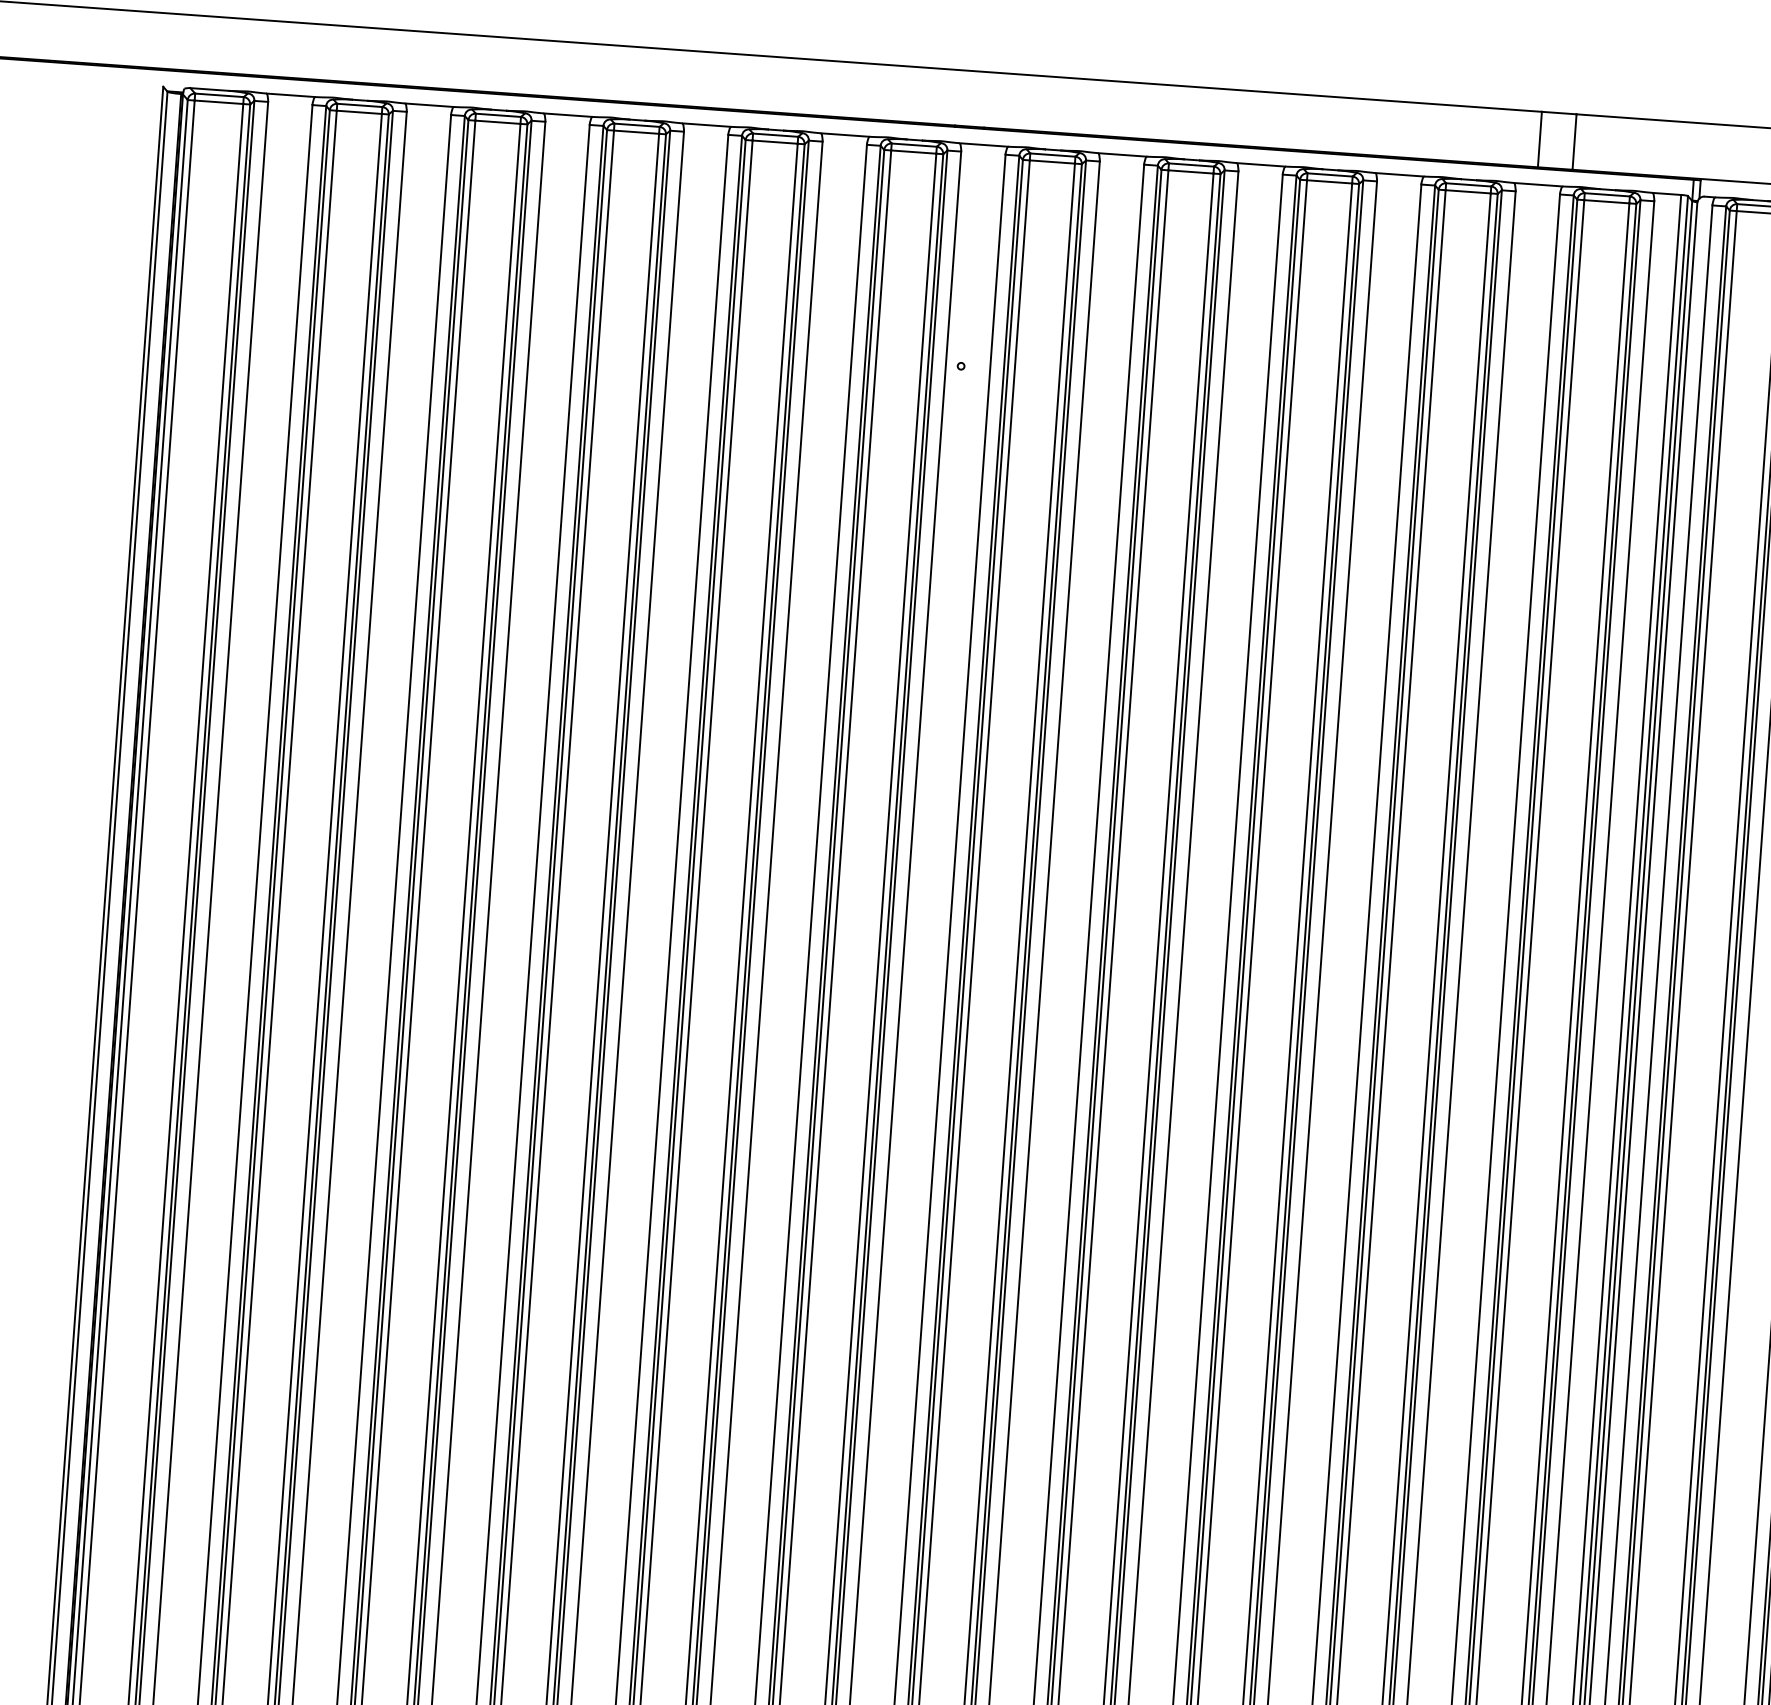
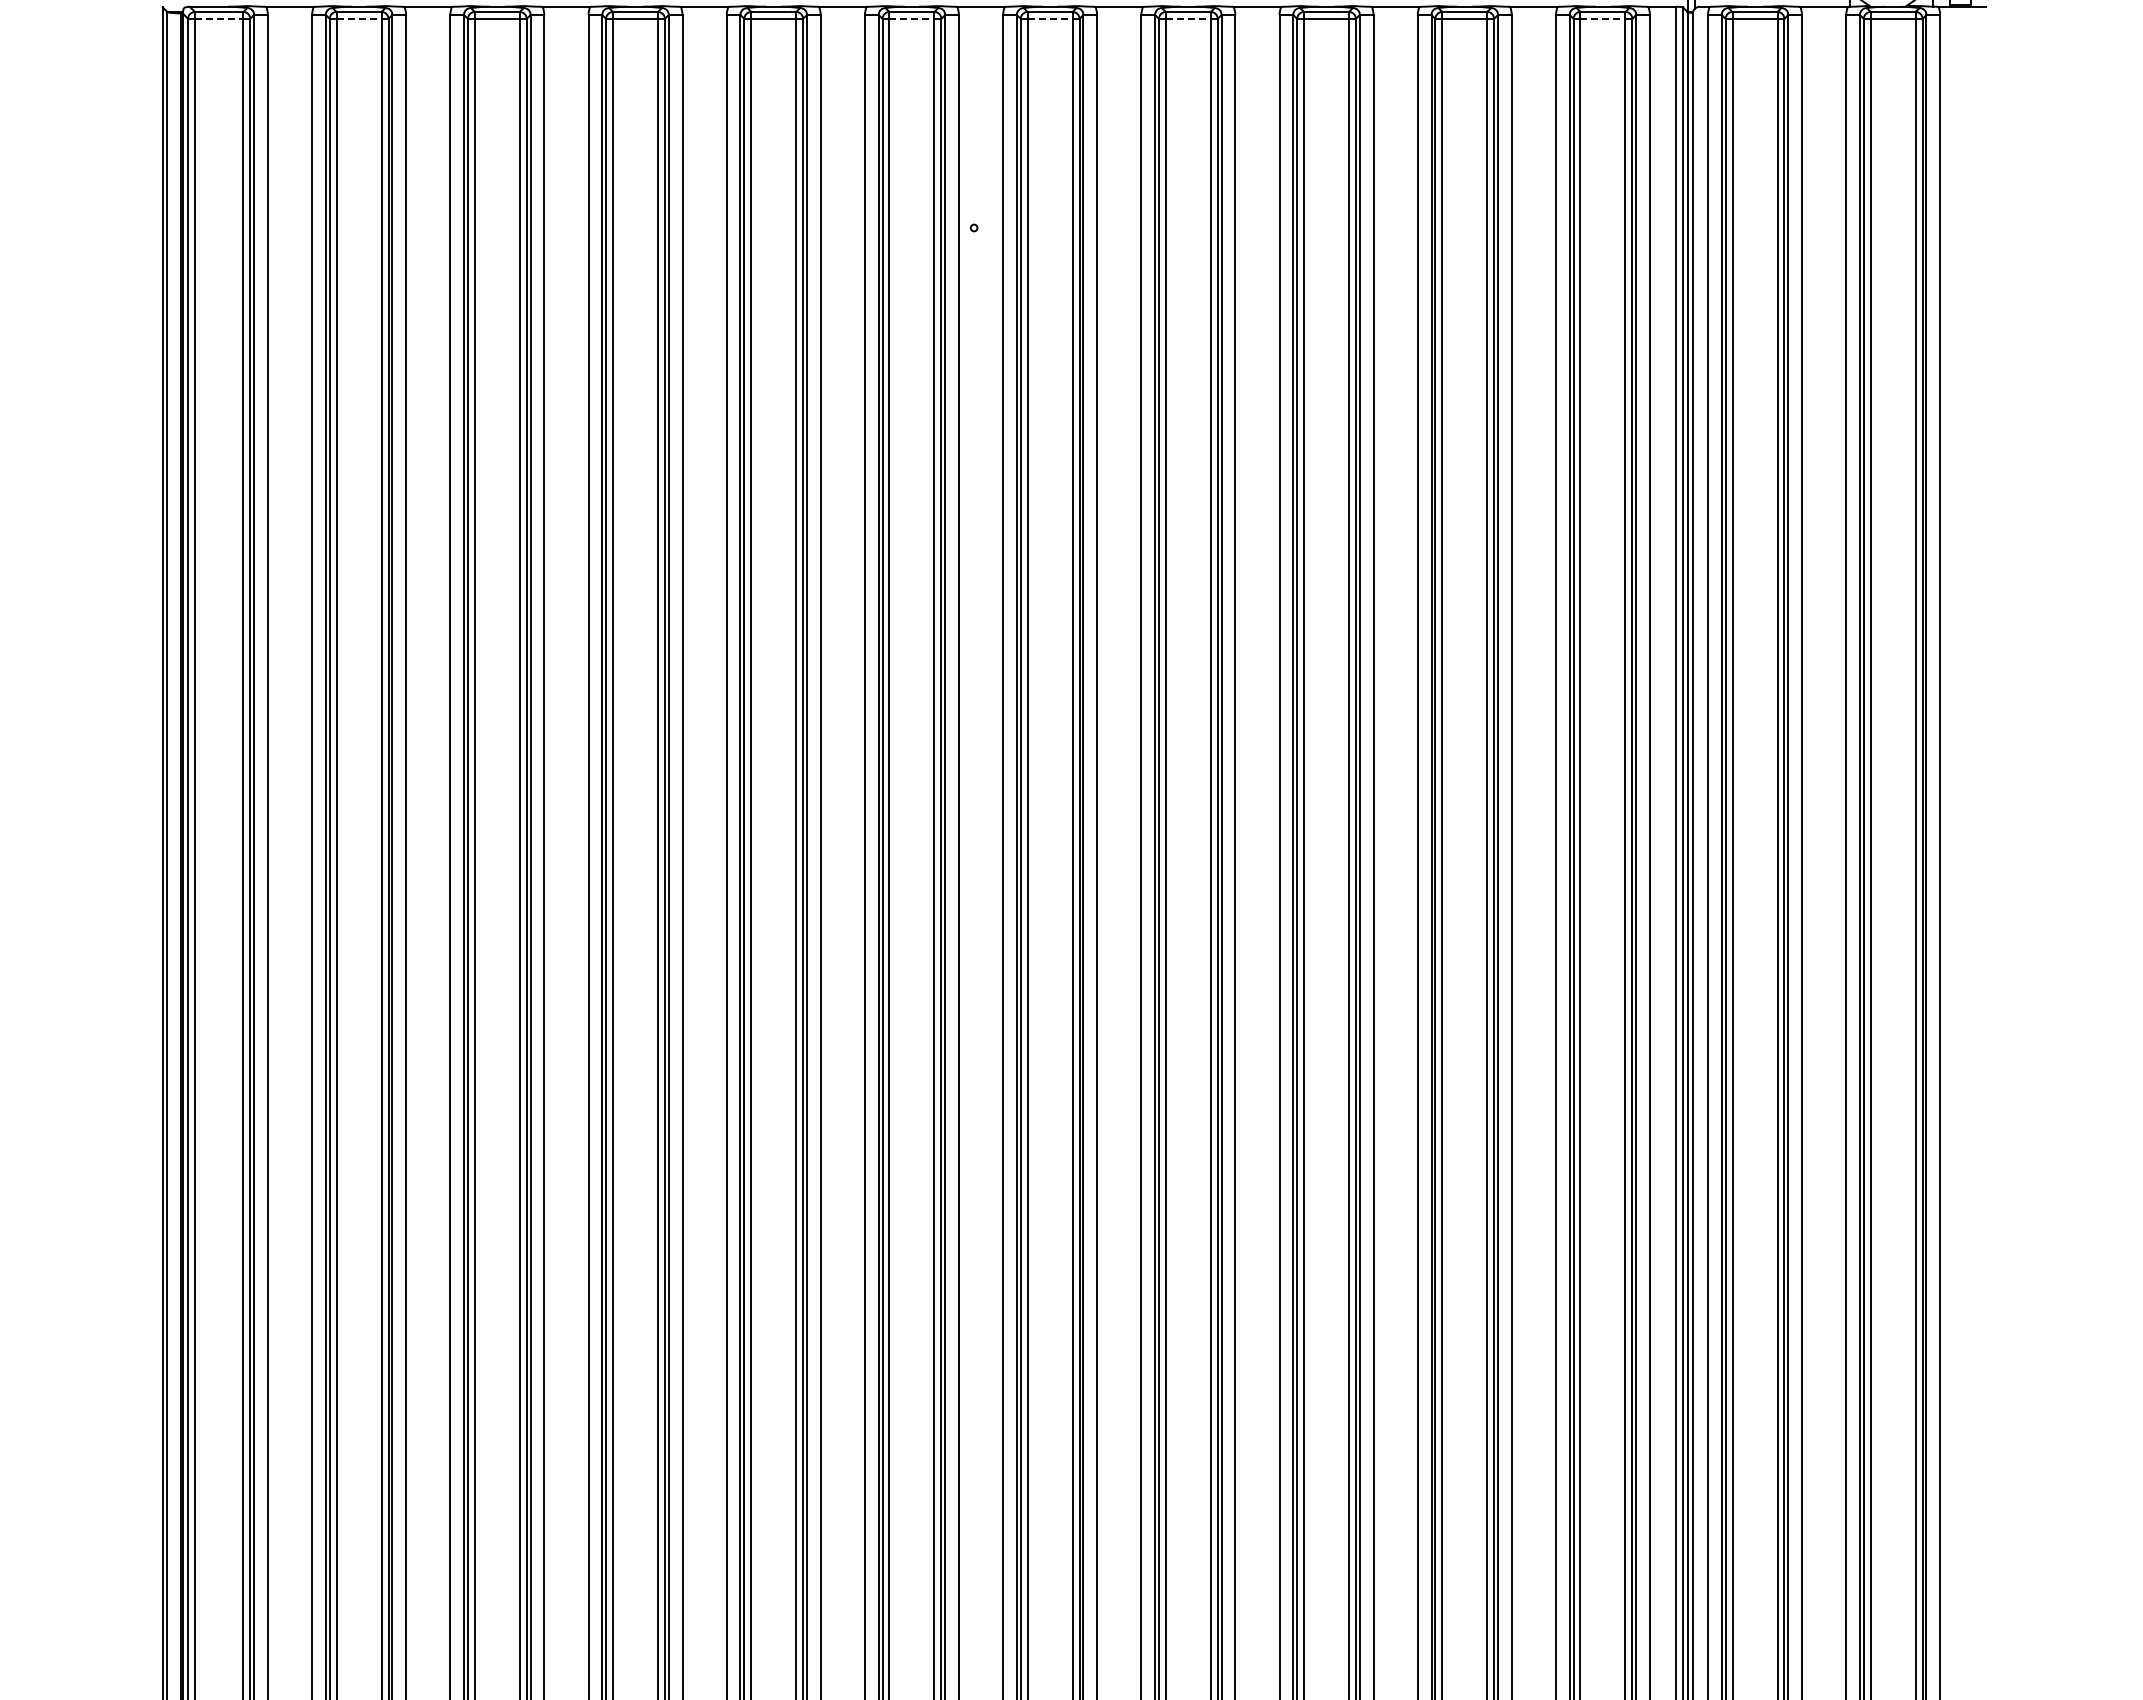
line: (219, 101) -> (219, 18), solid -> dashed
line: (359, 111) -> (359, 18), solid -> dashed
line: (914, 151) -> (912, 18), solid -> dashed
line: (1052, 161) -> (1050, 18), solid -> dashed
line: (1191, 171) -> (1188, 18), solid -> dashed
line: (1607, 201) -> (1603, 18), solid -> dashed

